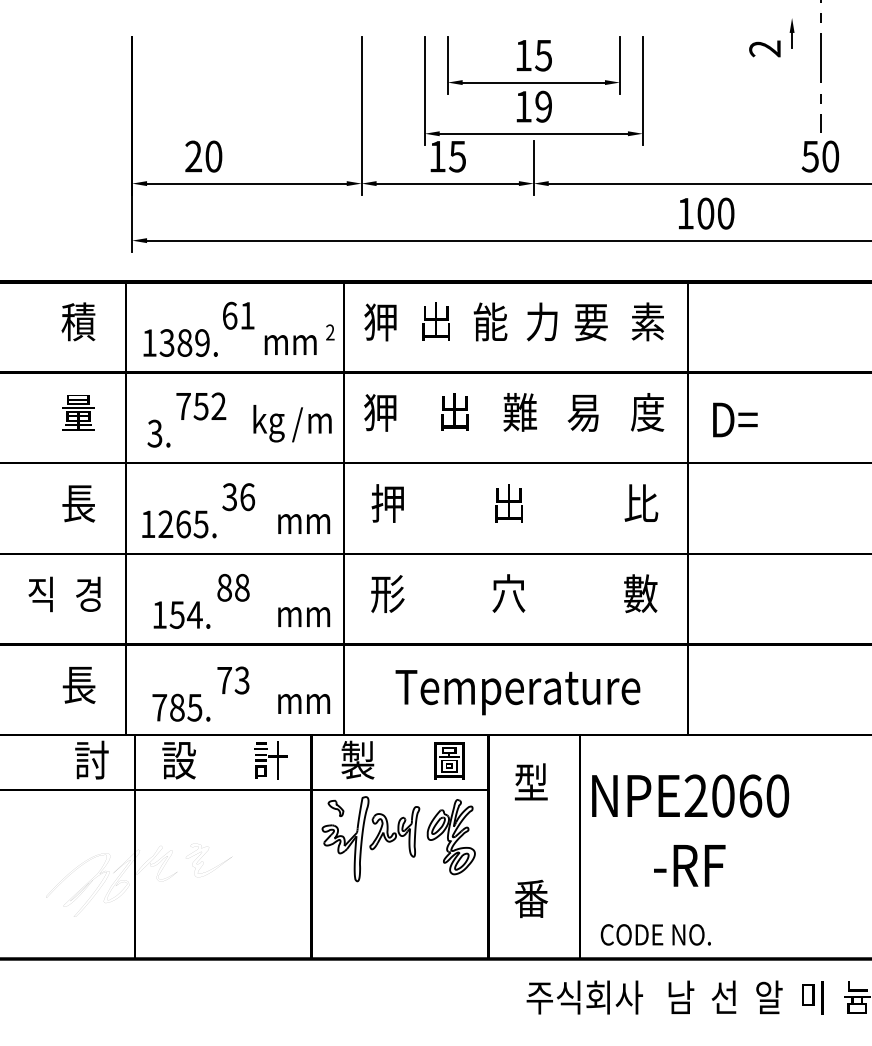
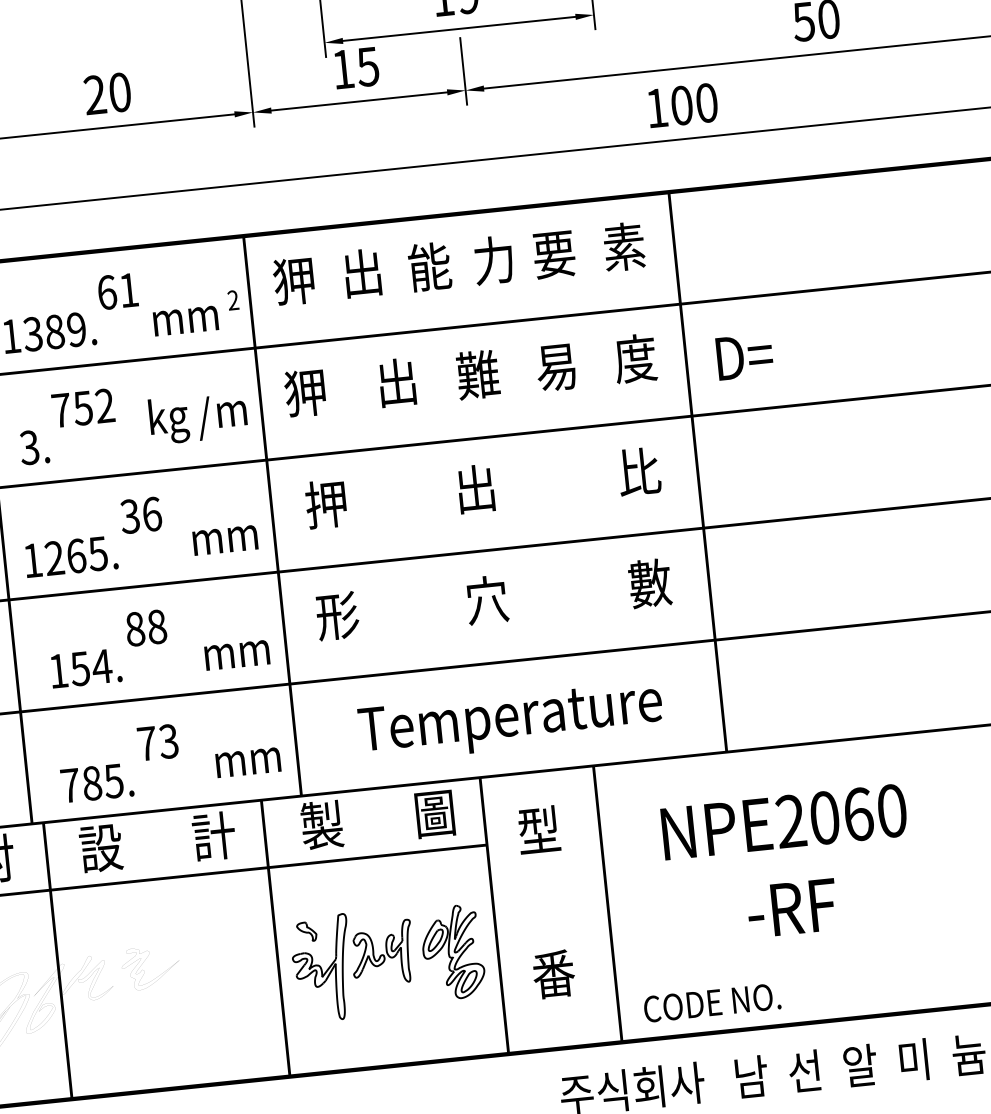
text: (203, 156) -> (107, 93), moved
text: (690, 830) -> (788, 864), moved
part: (398, 839) -> (388, 962), moved

